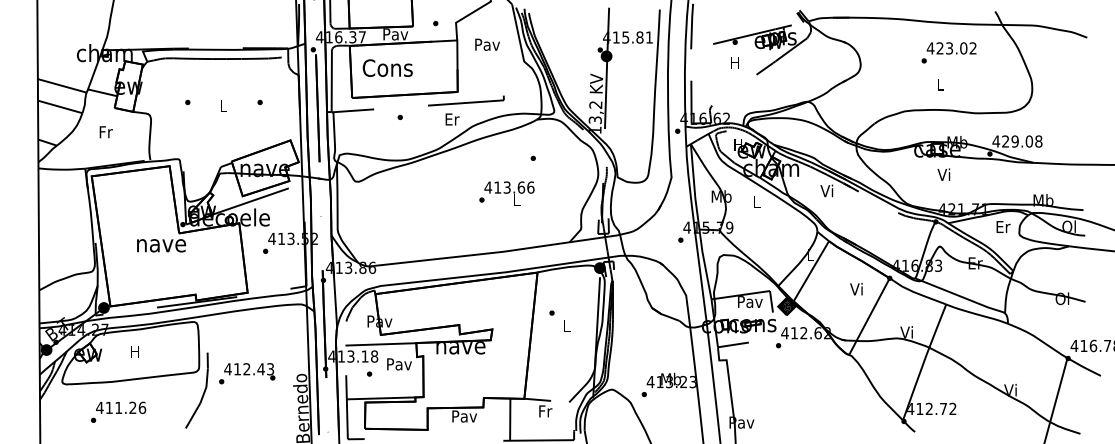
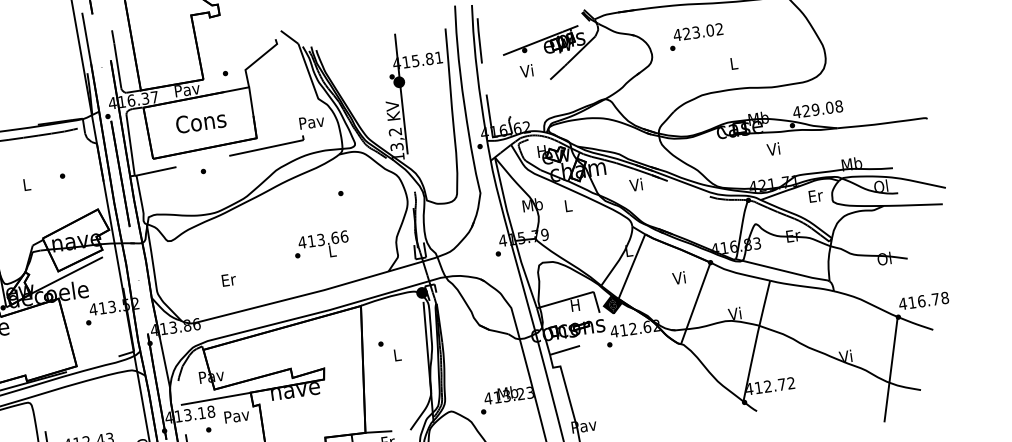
text: (487, 44) -> (311, 121), moved
text: (948, 52) -> (695, 36), moved
text: (734, 62) -> (526, 70), H -> Vi
text: (387, 67) -> (200, 121), moved
text: (452, 119) -> (229, 280), moved
text: (943, 174) -> (773, 149), moved
text: (506, 193) -> (321, 245), moved
text: (750, 301) -> (575, 304), Pav -> H

